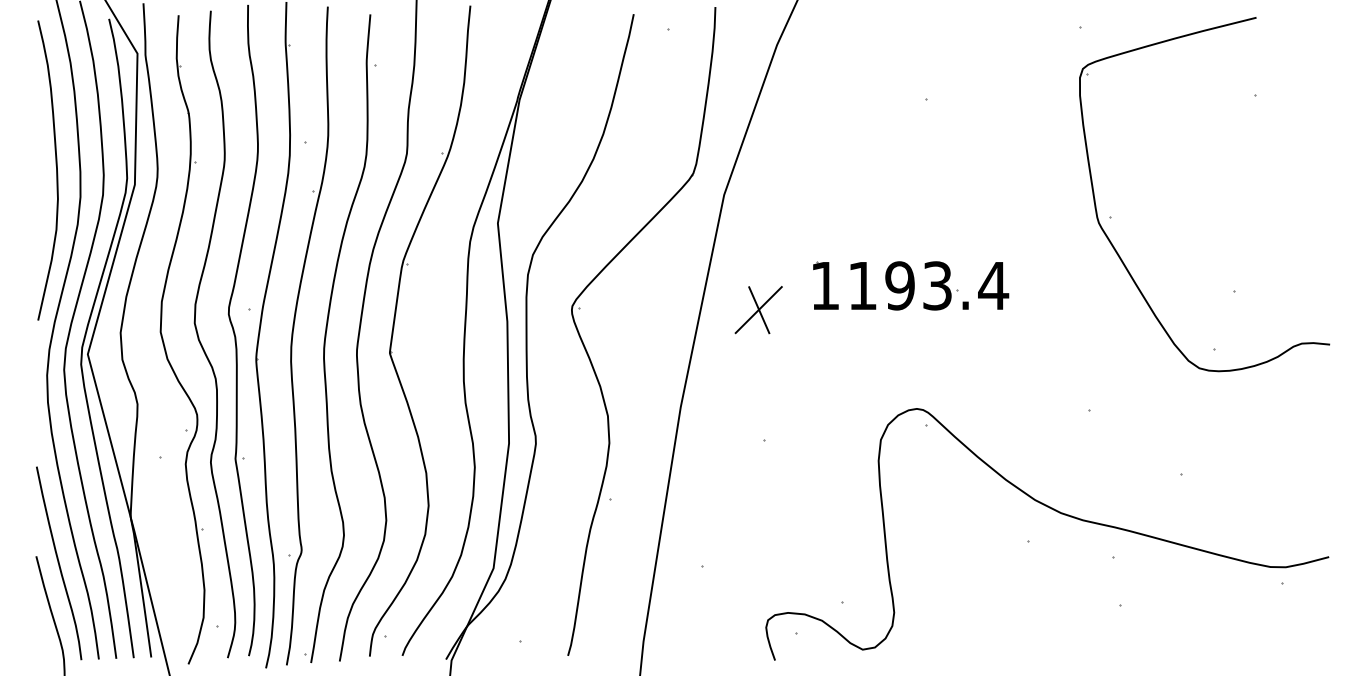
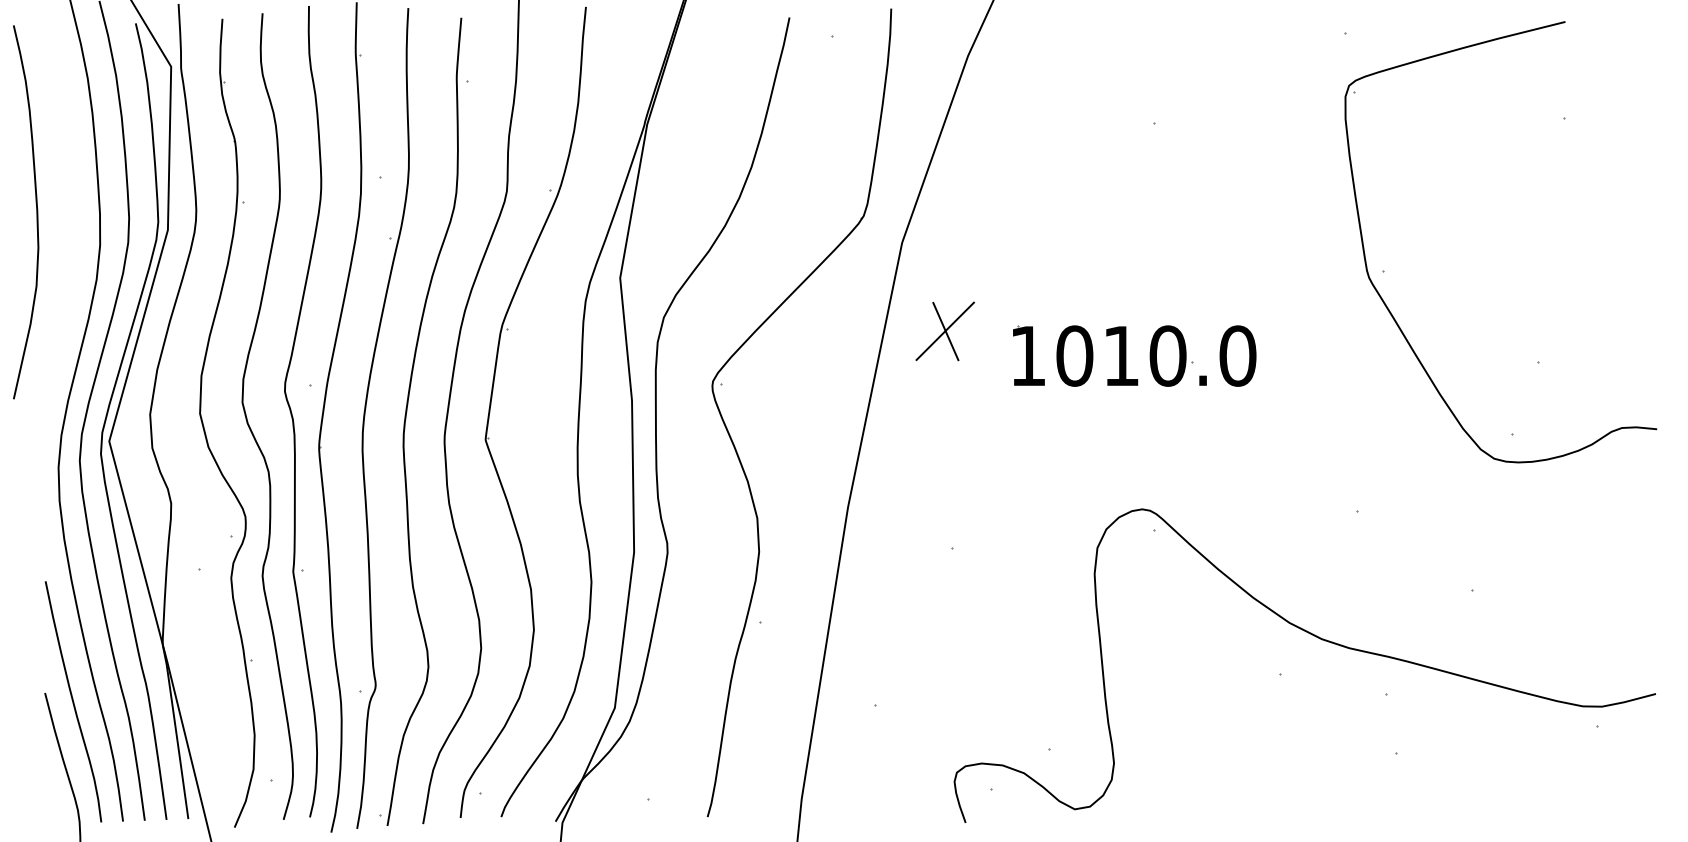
curve: (56, 170) -> (36, 212), moved
text: (928, 285) -> (1156, 355), 1193.4 -> 1010.0
part: (758, 310) -> (944, 331), moved

